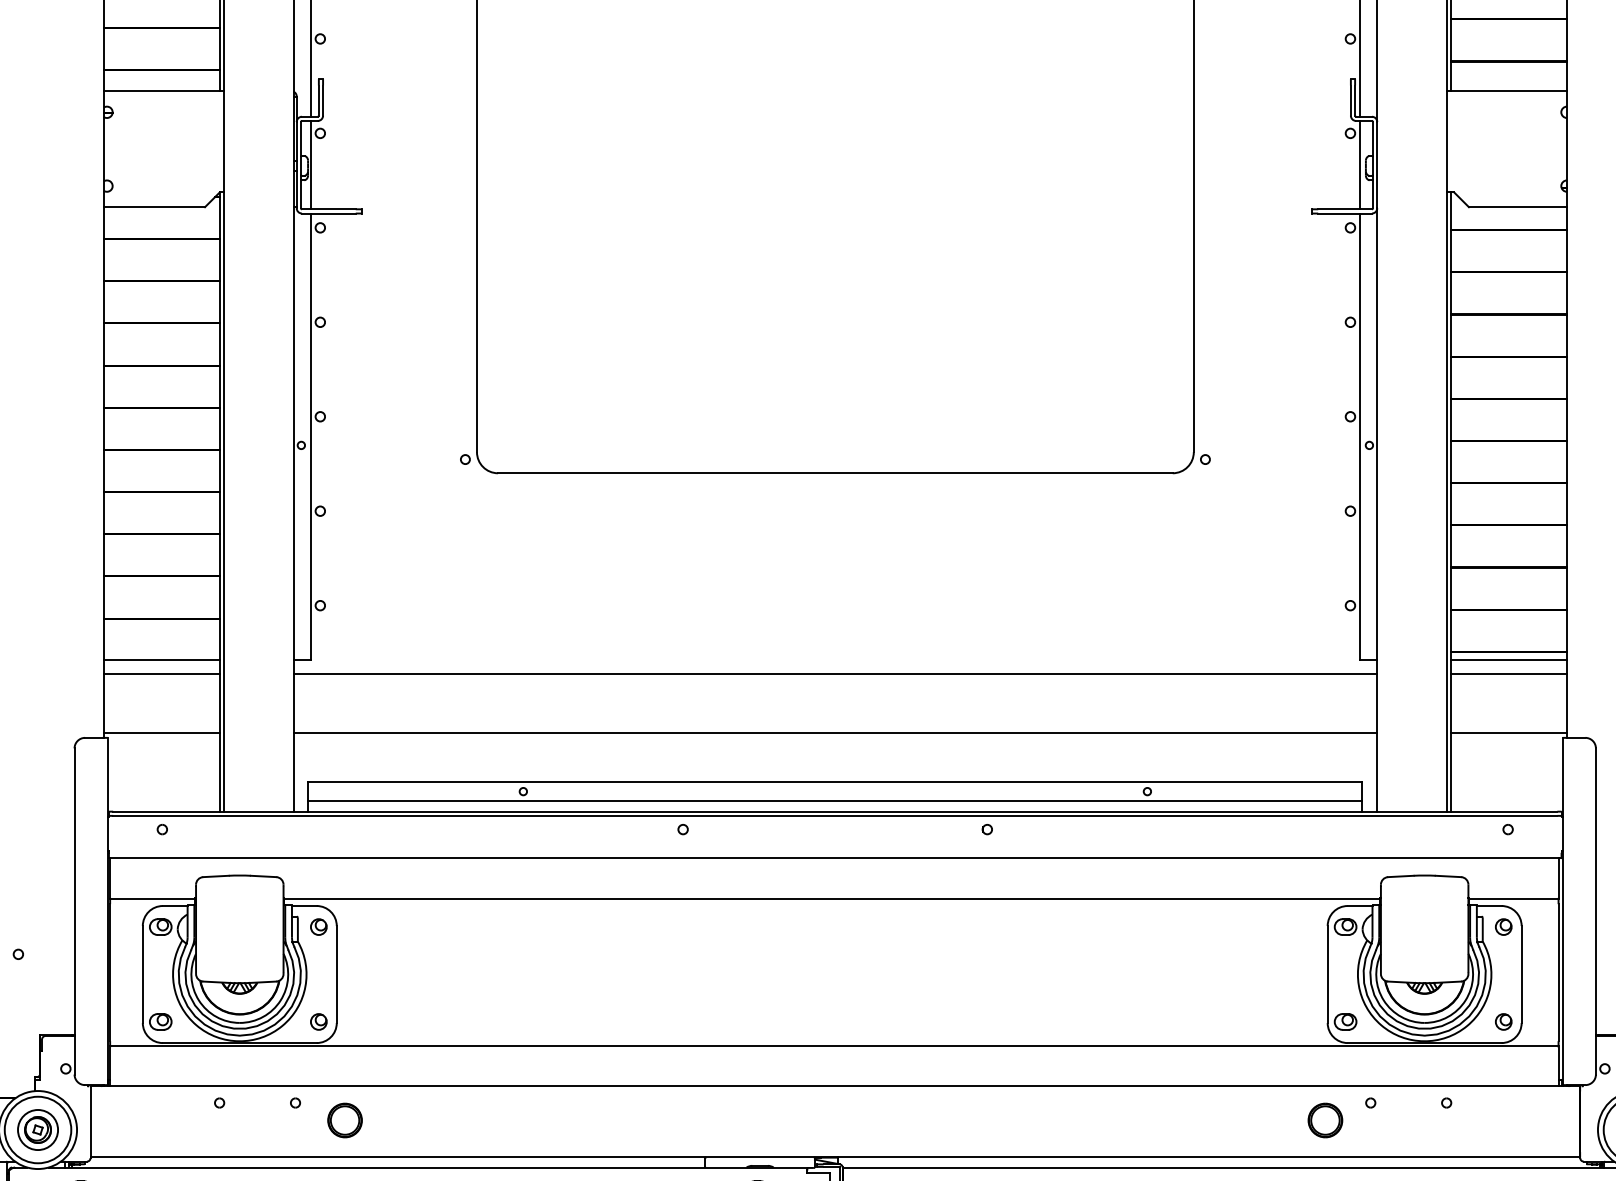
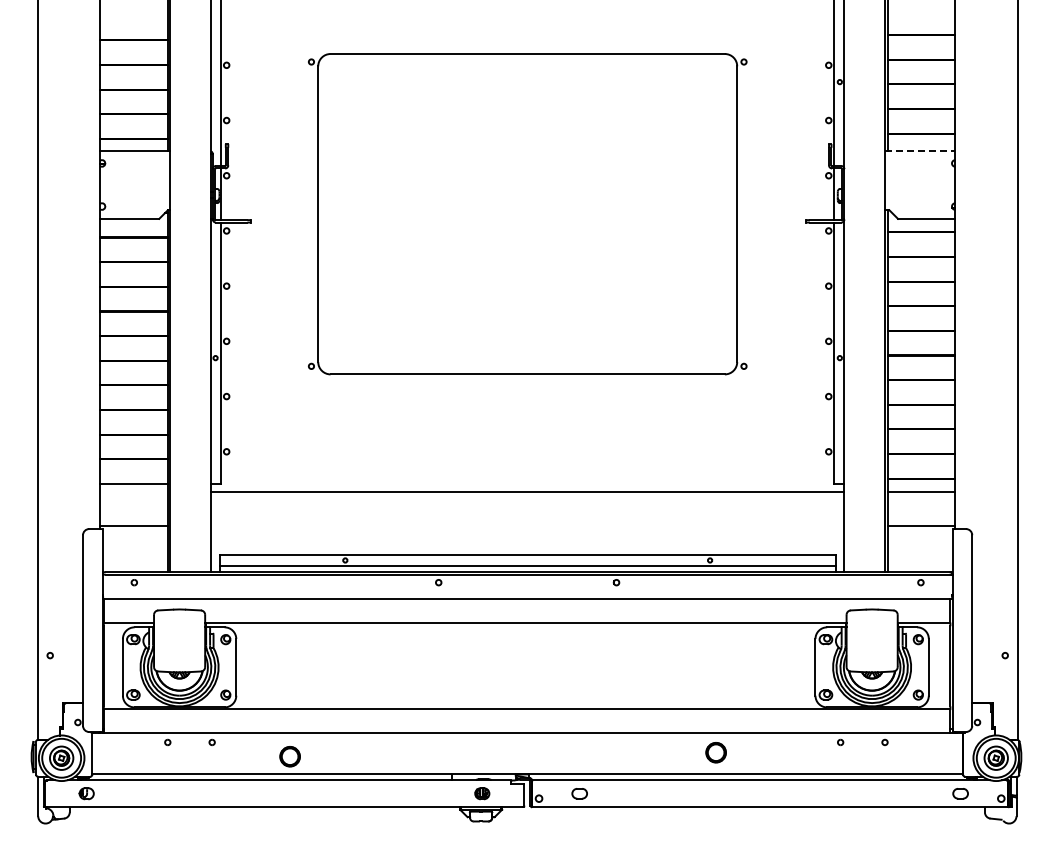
line: (1507, 91) -> (920, 151), solid -> dashed
line: (1509, 659) -> (921, 483), removed
line: (160, 673) -> (133, 491), removed
line: (835, 733) -> (527, 526), removed
part: (343, 1120) -> (289, 756), moved
part: (1324, 1120) -> (715, 752), moved

